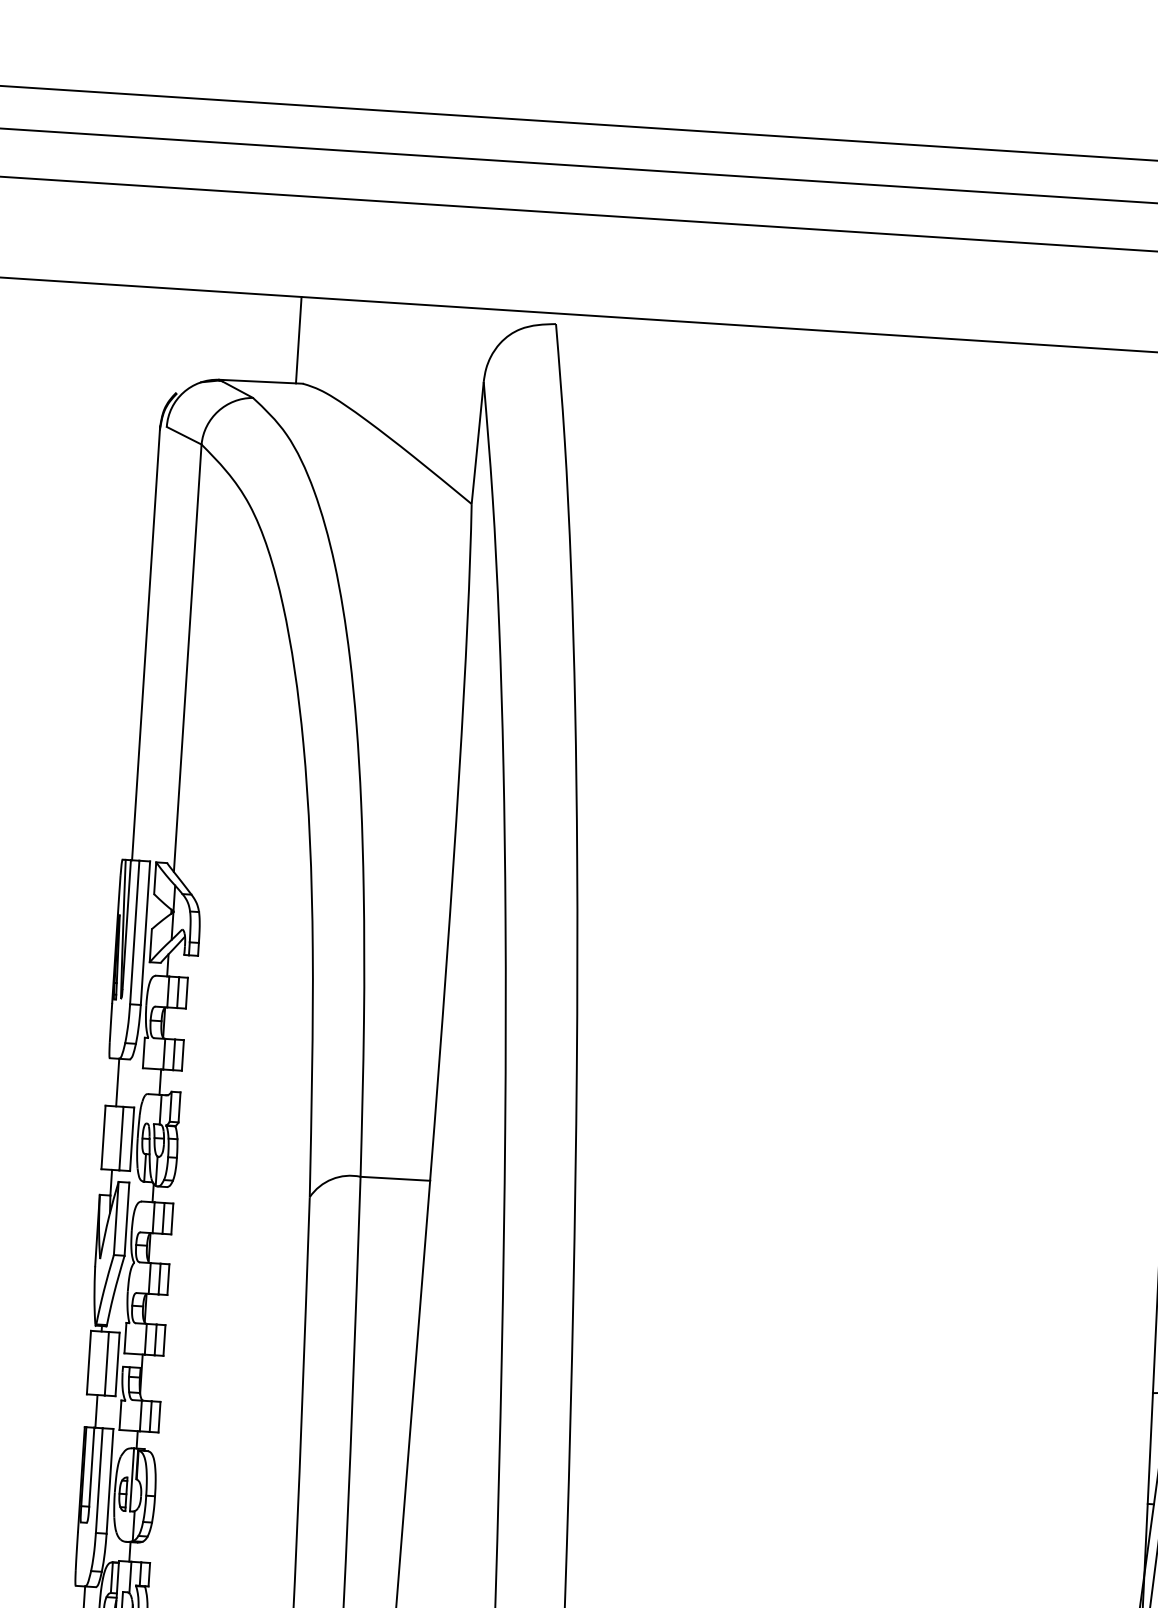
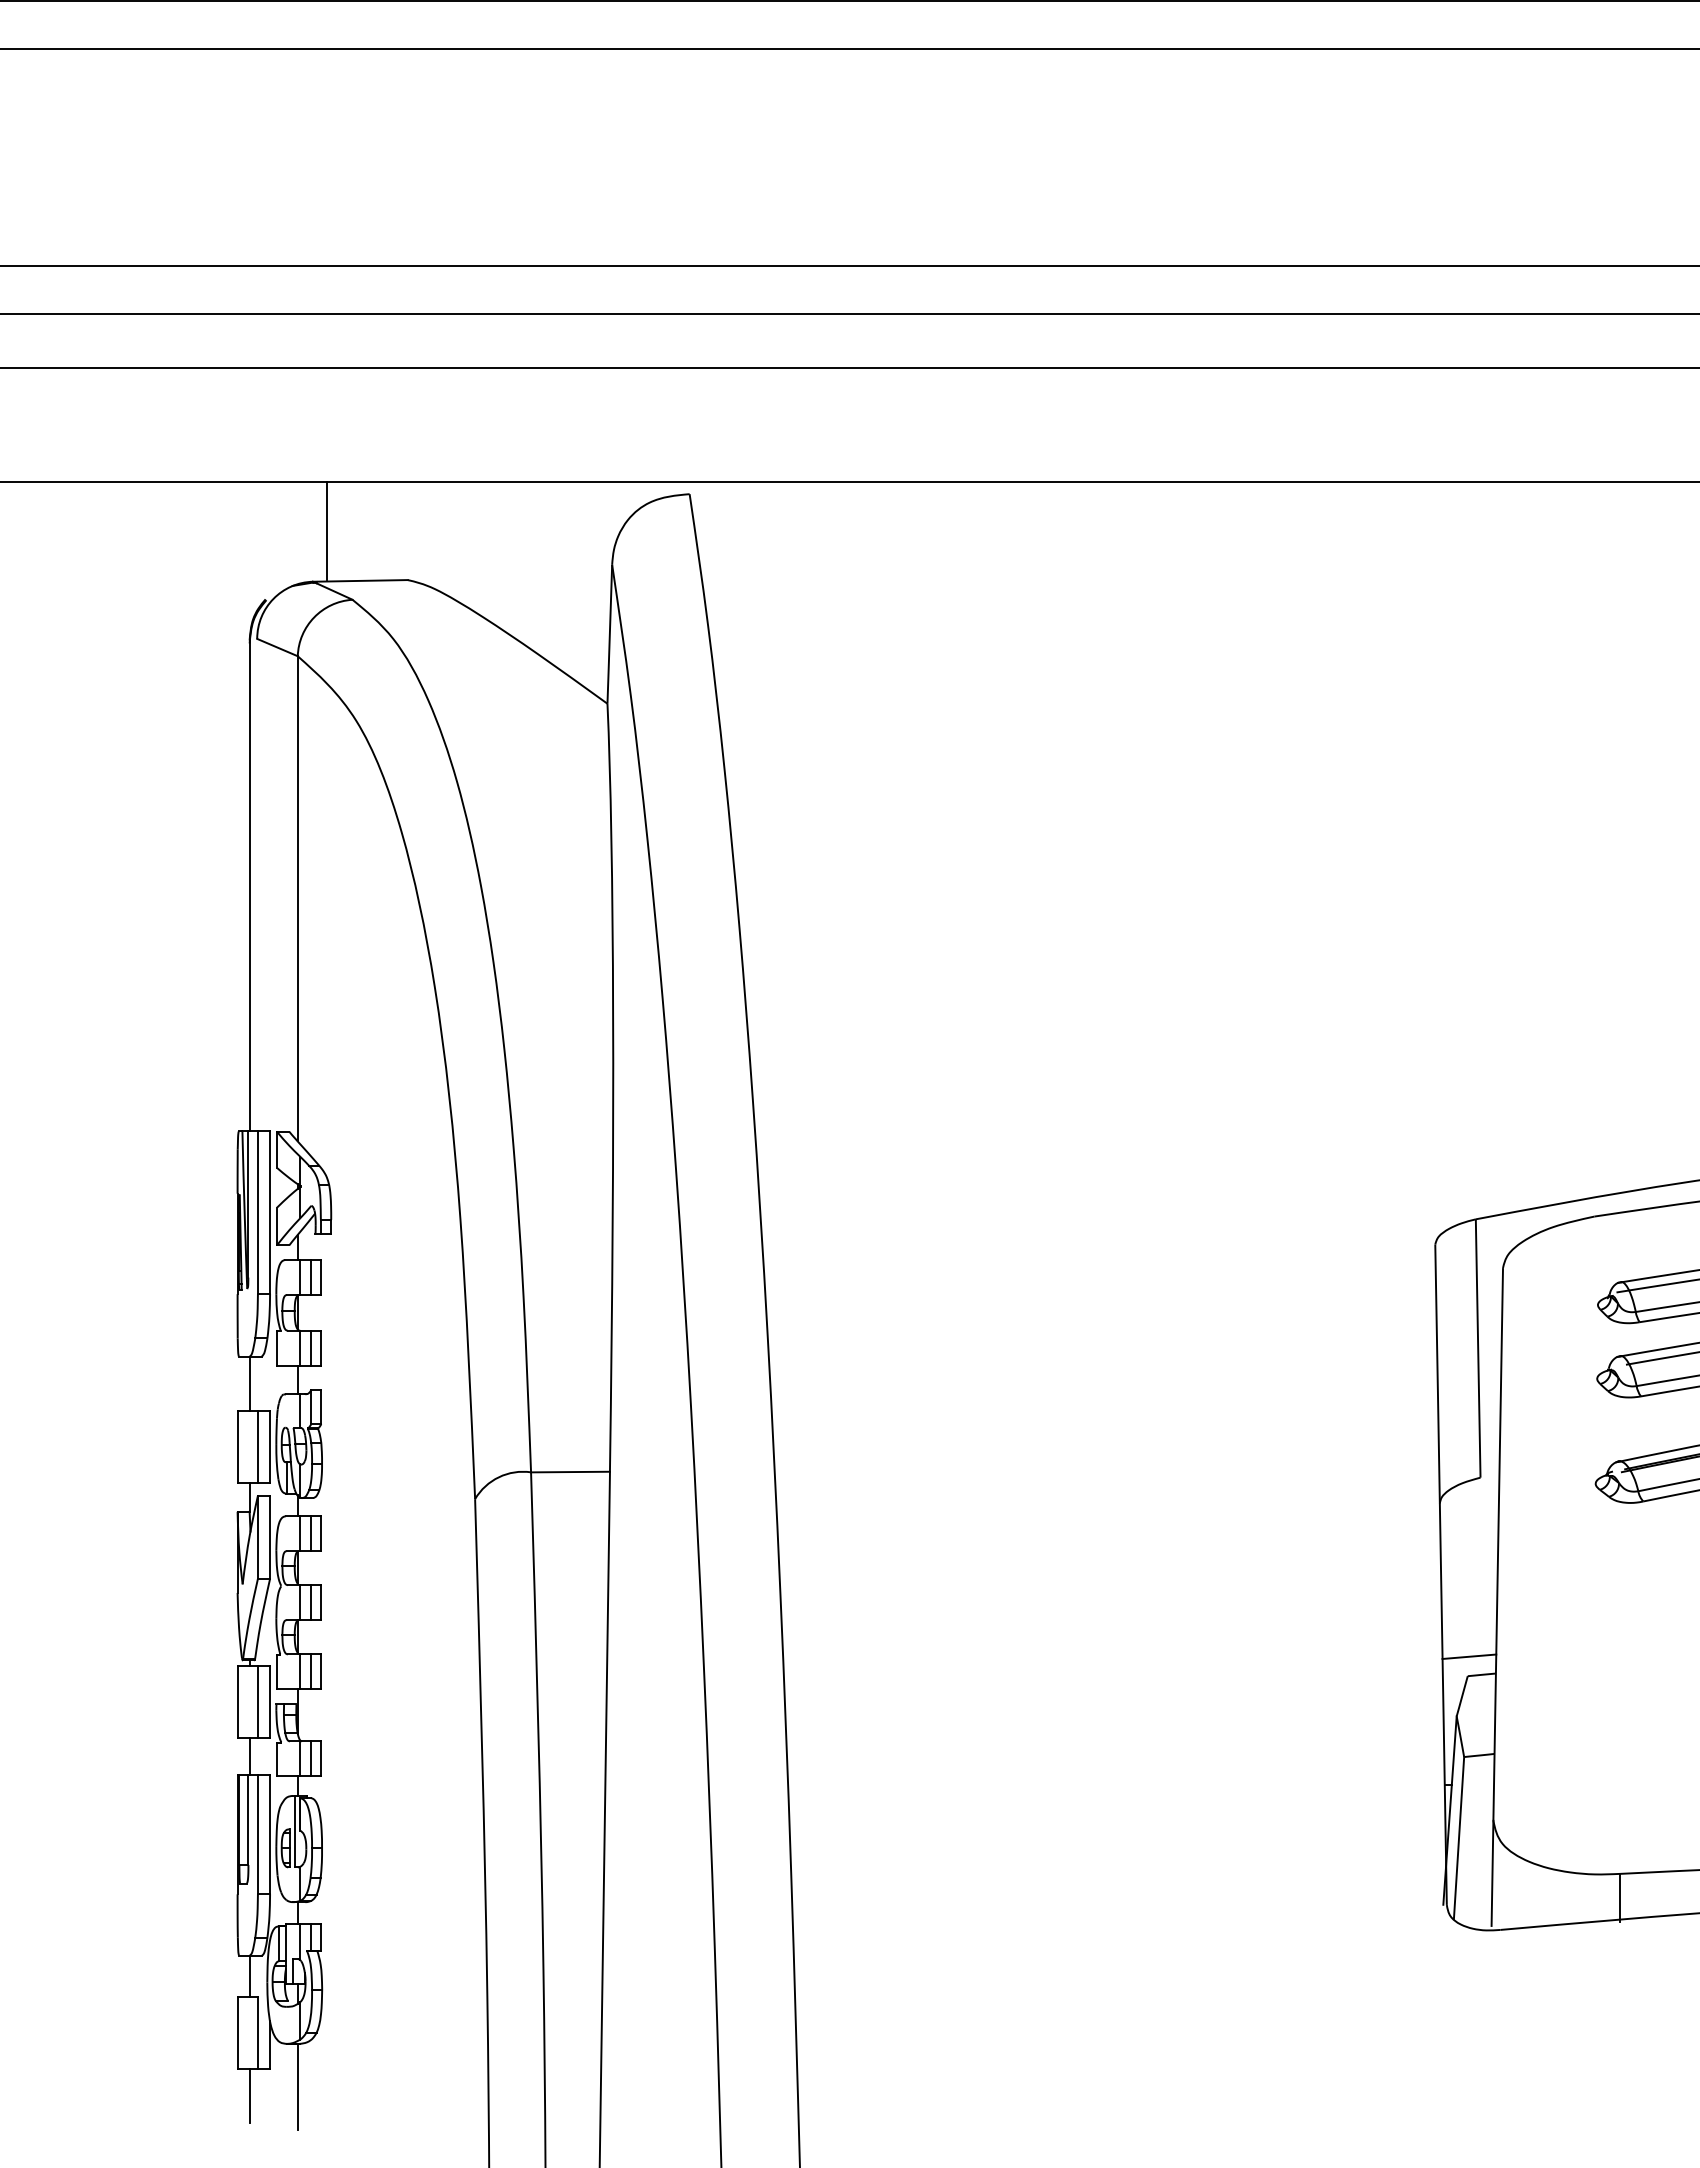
line: (299, 340) -> (327, 531), moved

